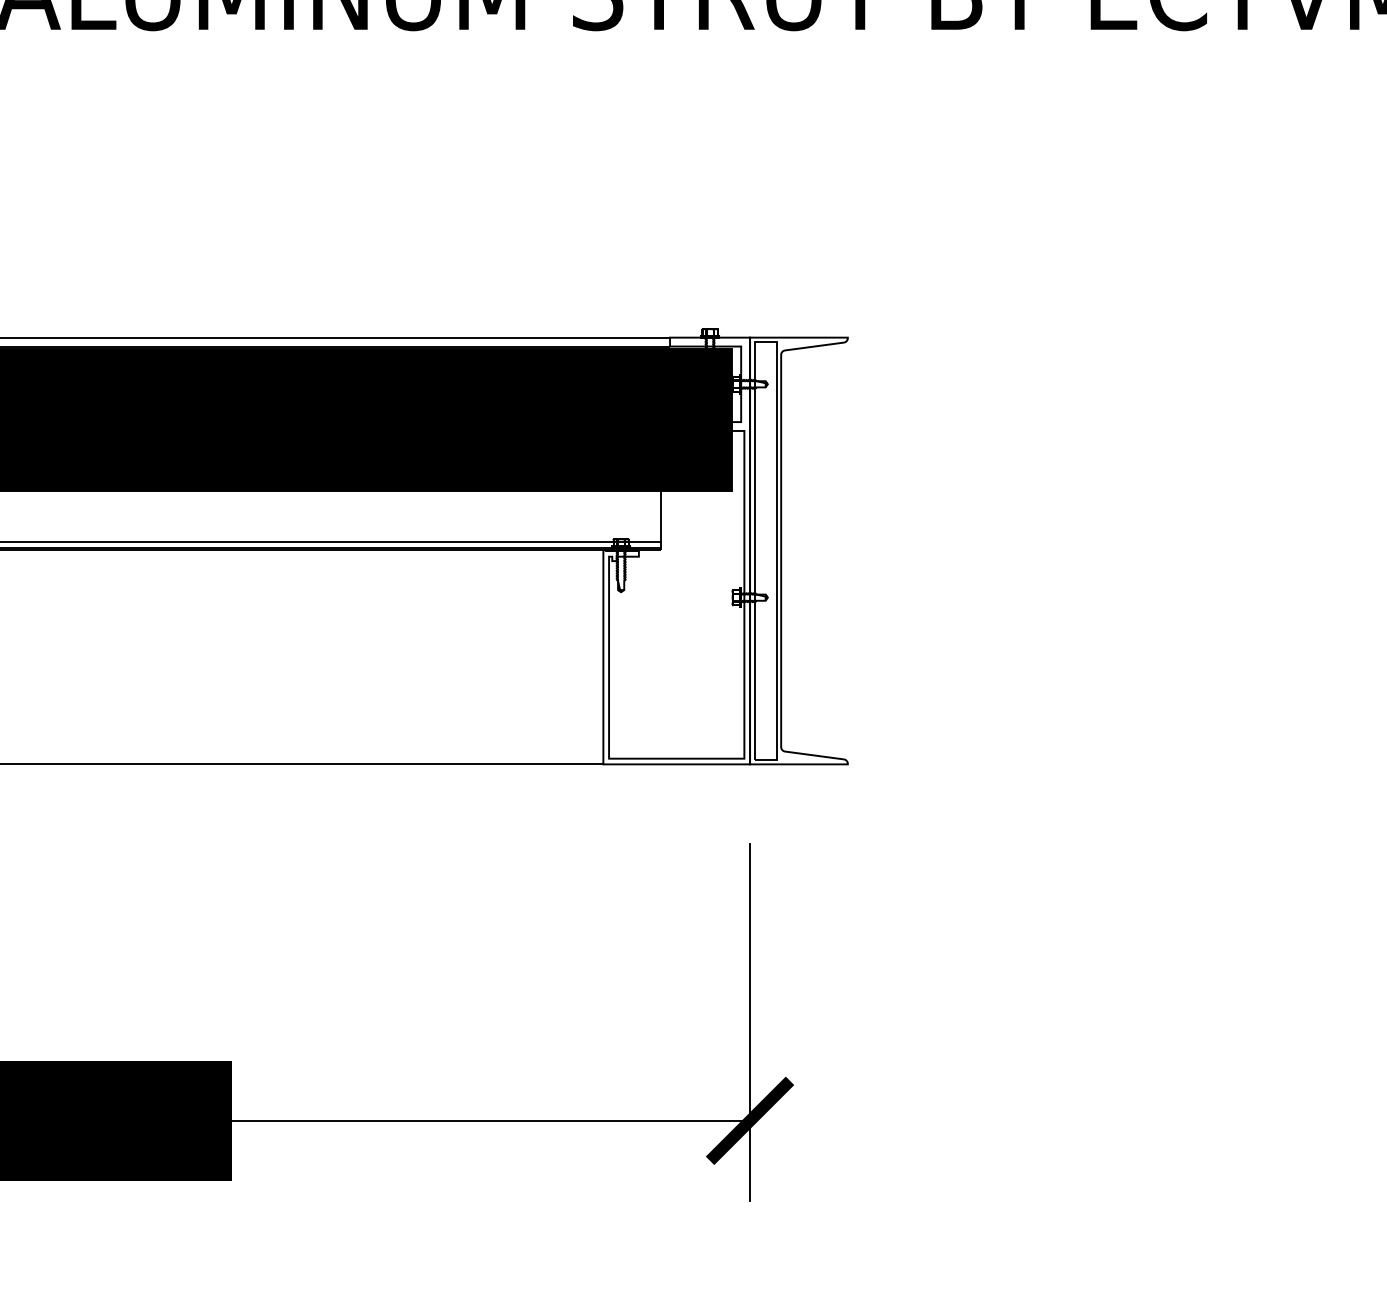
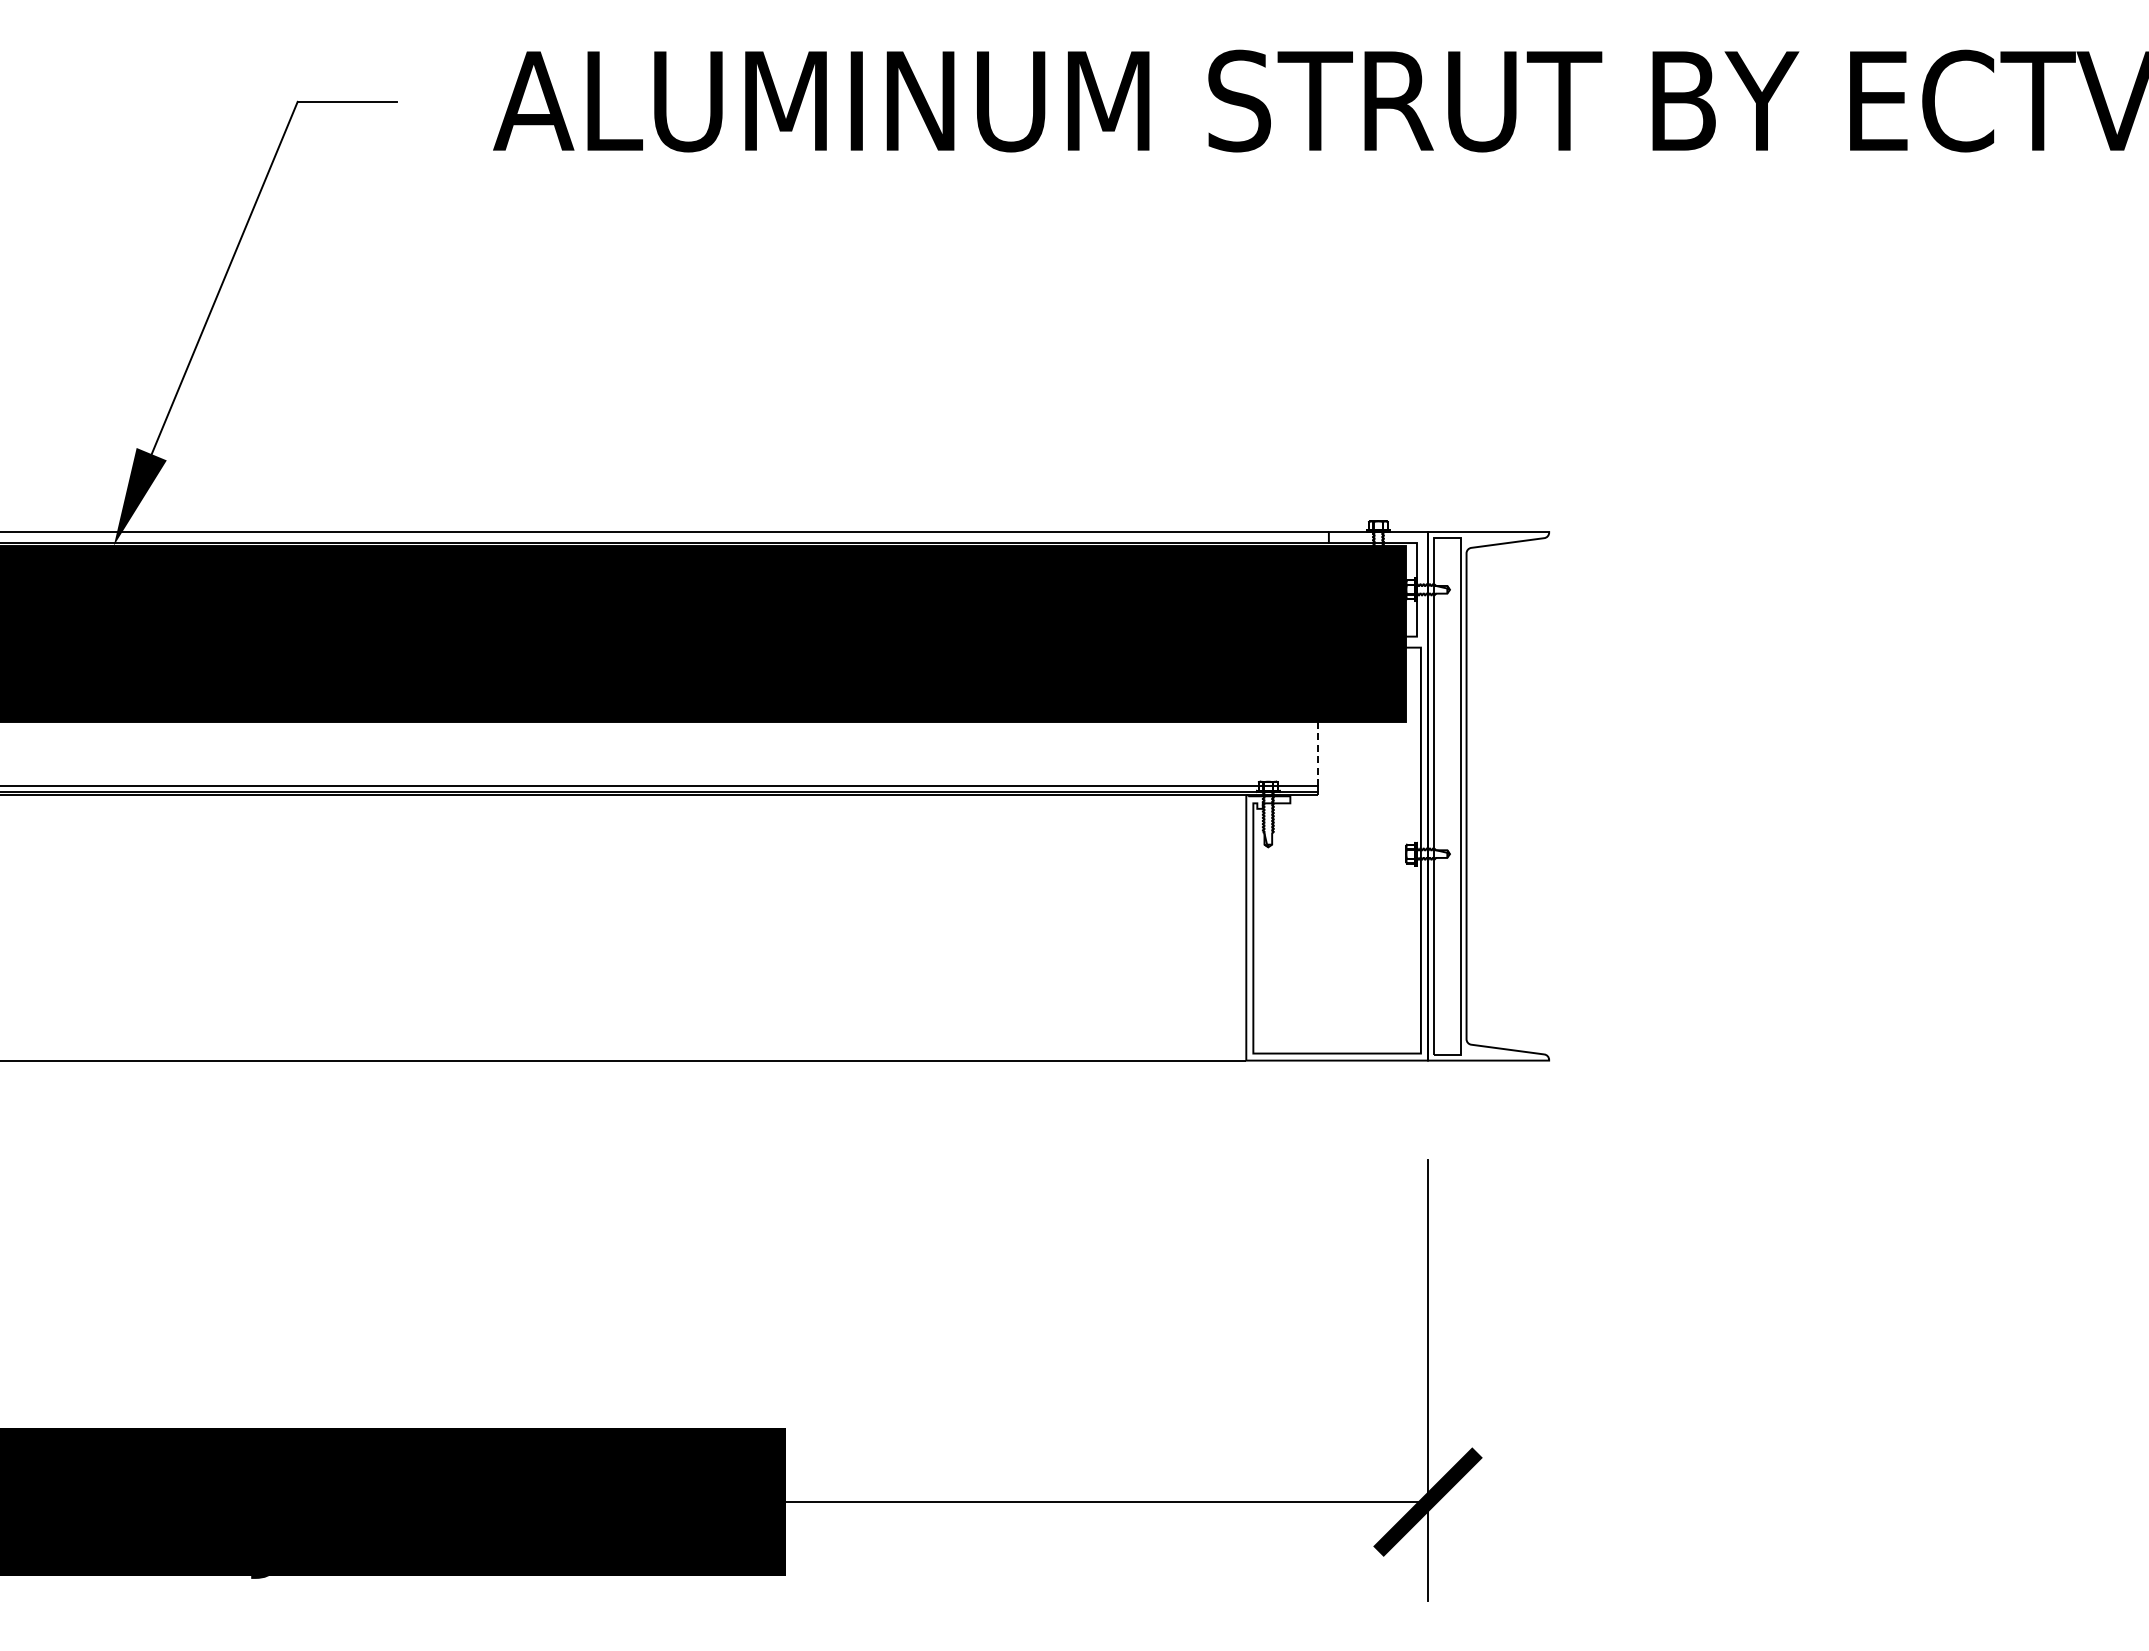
line: (660, 516) -> (1317, 753), solid -> dashed

